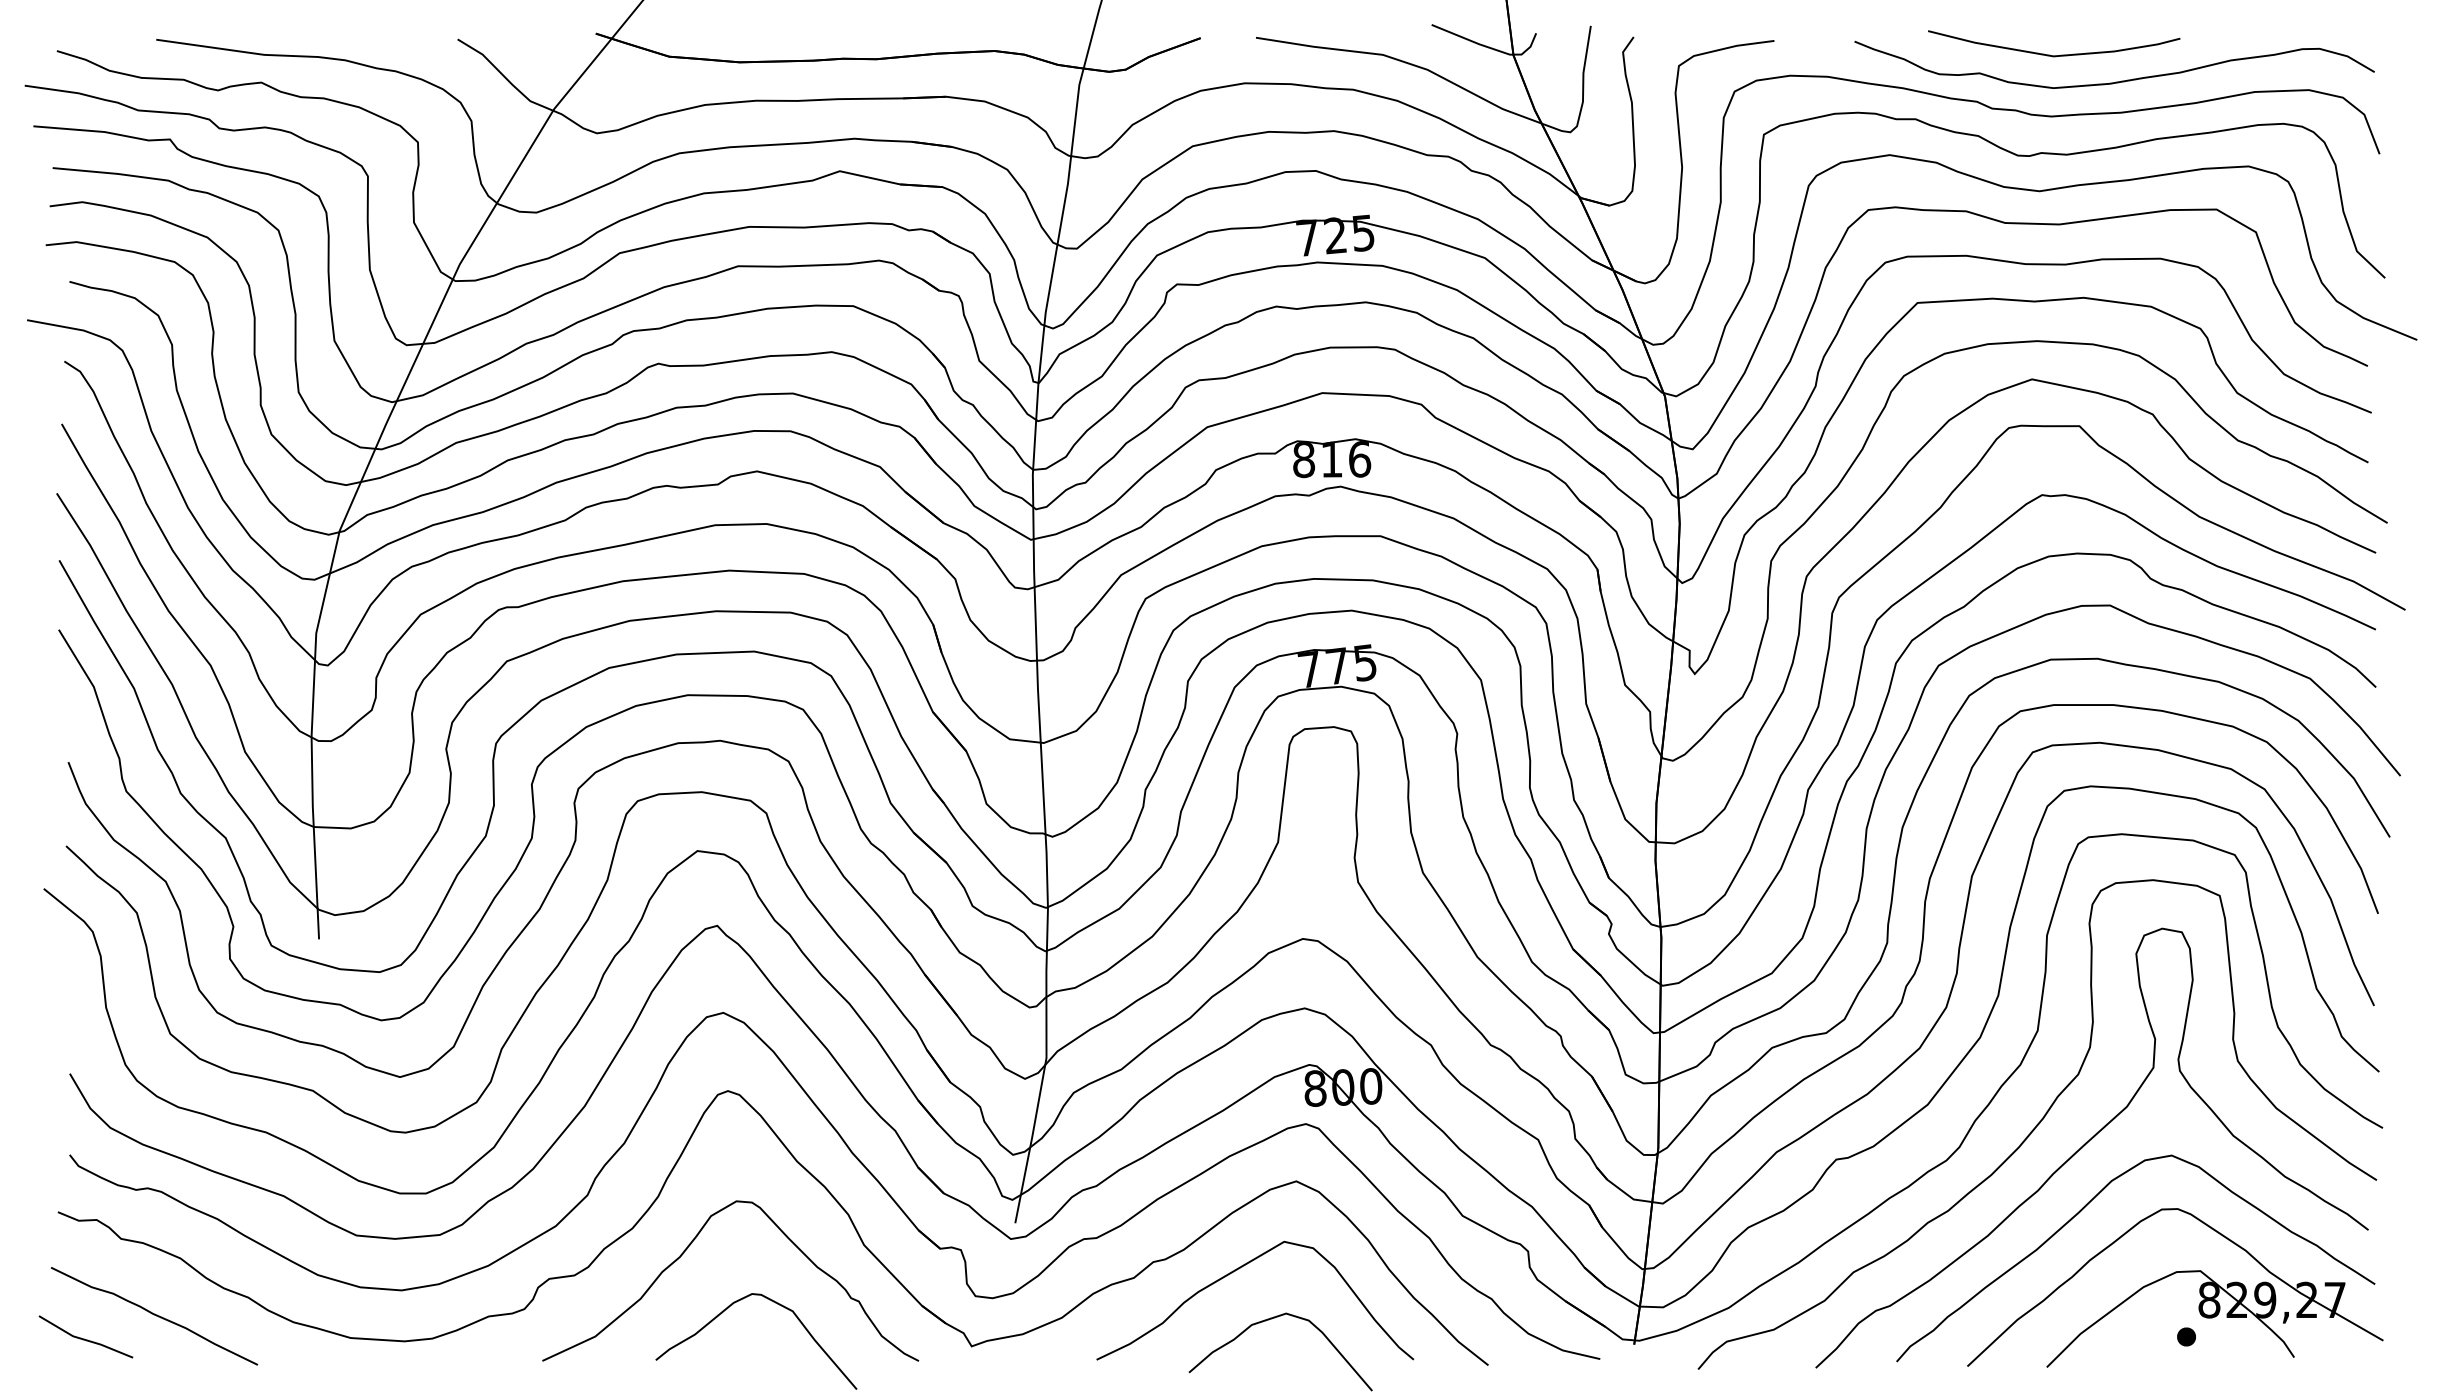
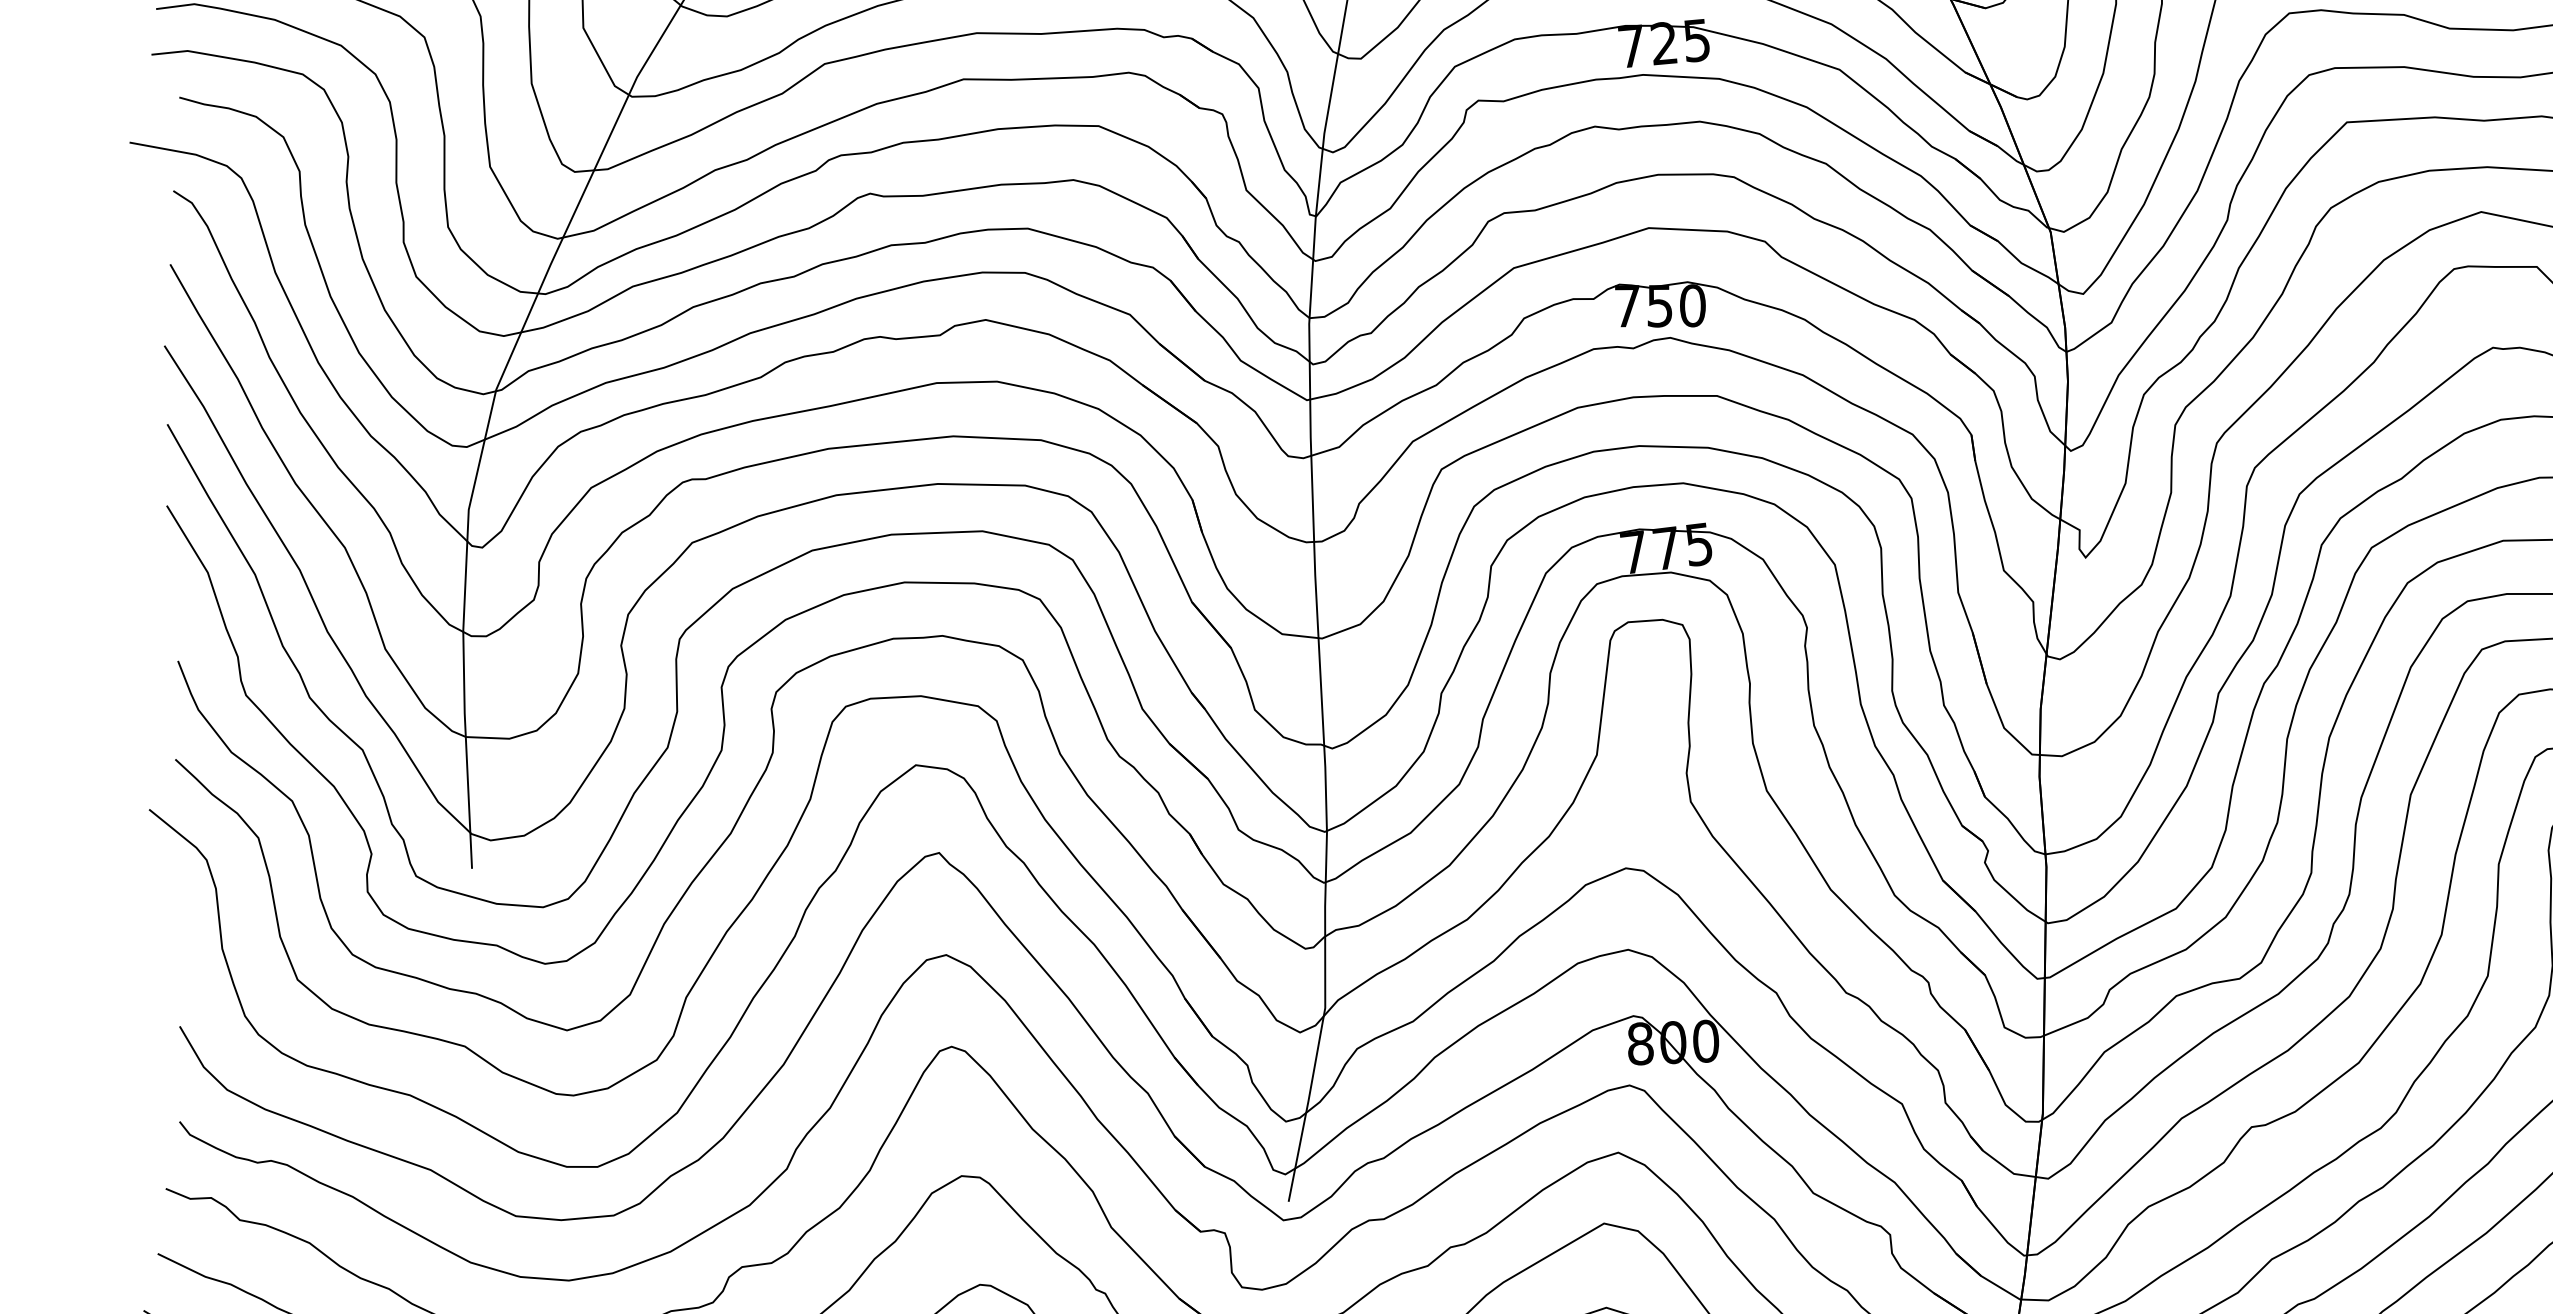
text: (1332, 459) -> (1660, 305), 816 -> 750

